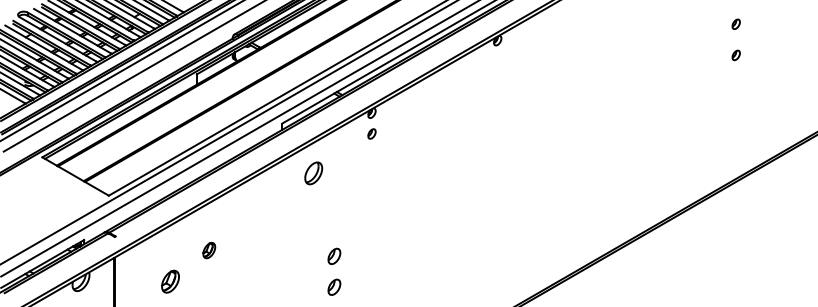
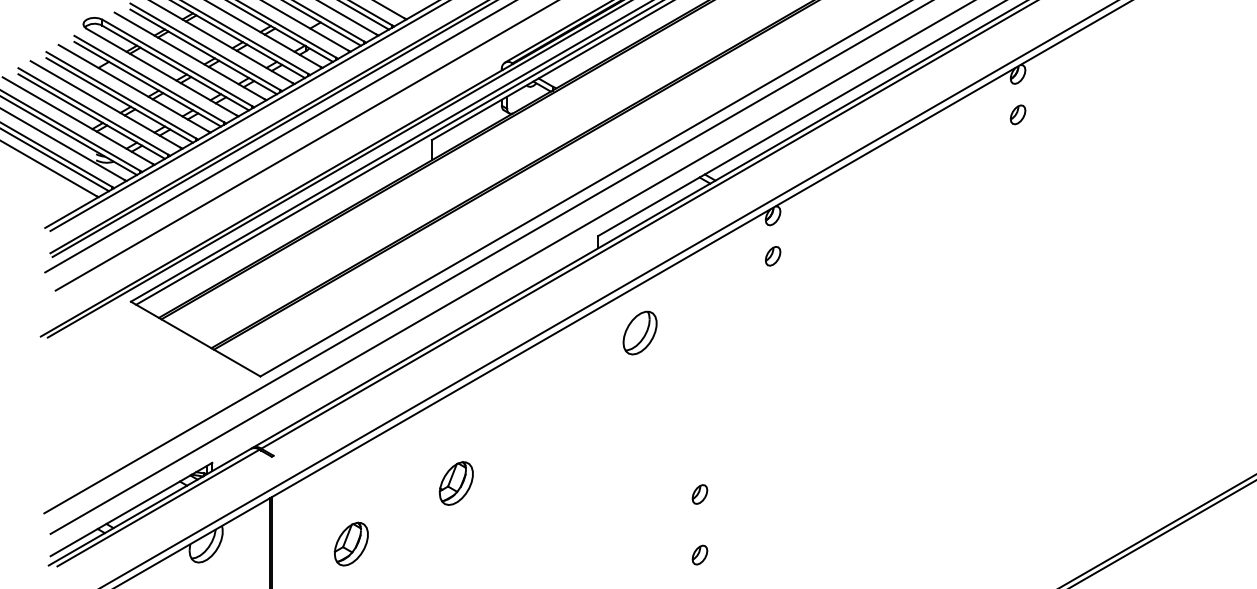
part: (497, 61) -> (1017, 115), added
part: (313, 173) -> (639, 333), moved
part: (208, 250) -> (454, 483), size x1.43
part: (334, 255) -> (700, 493), size x0.62
part: (170, 281) -> (351, 543), moved
part: (334, 287) -> (700, 555), size x0.62

